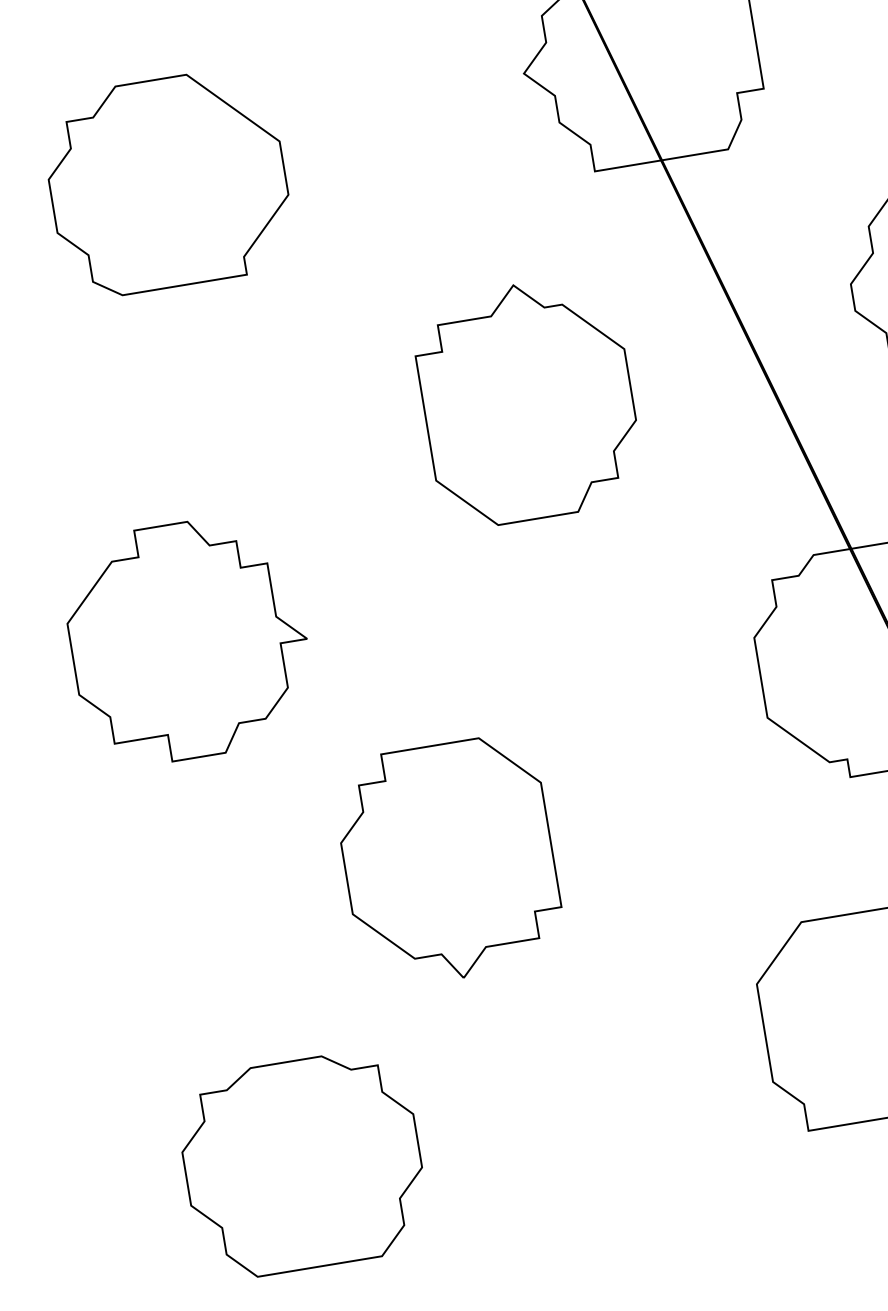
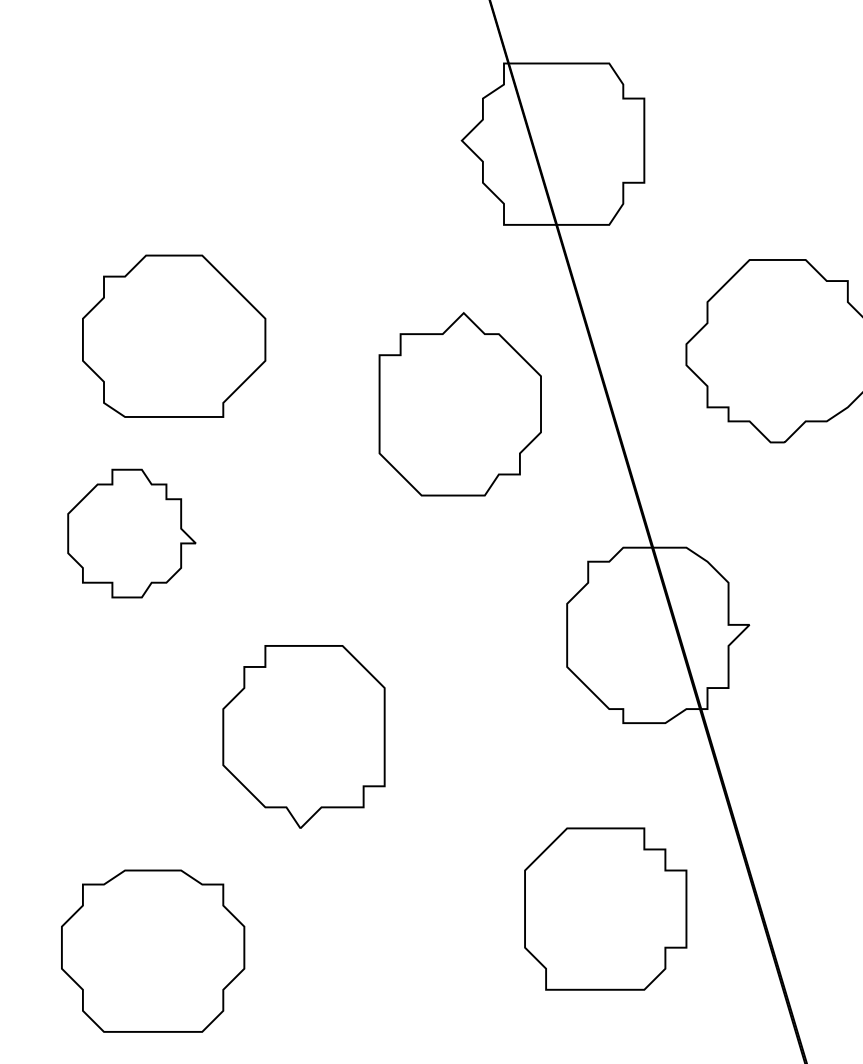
part: (168, 181) -> (174, 335), moved
part: (527, 401) -> (459, 404), moved
part: (188, 640) -> (131, 533), size x0.7

